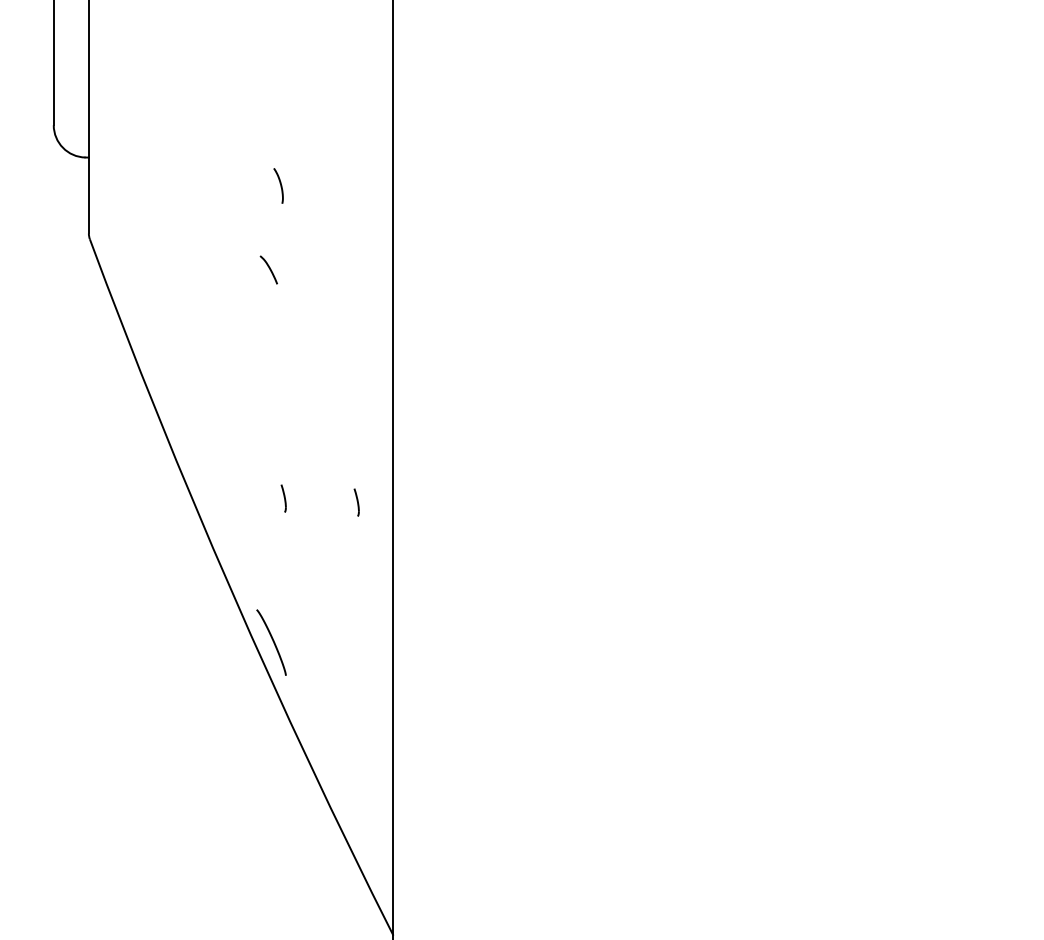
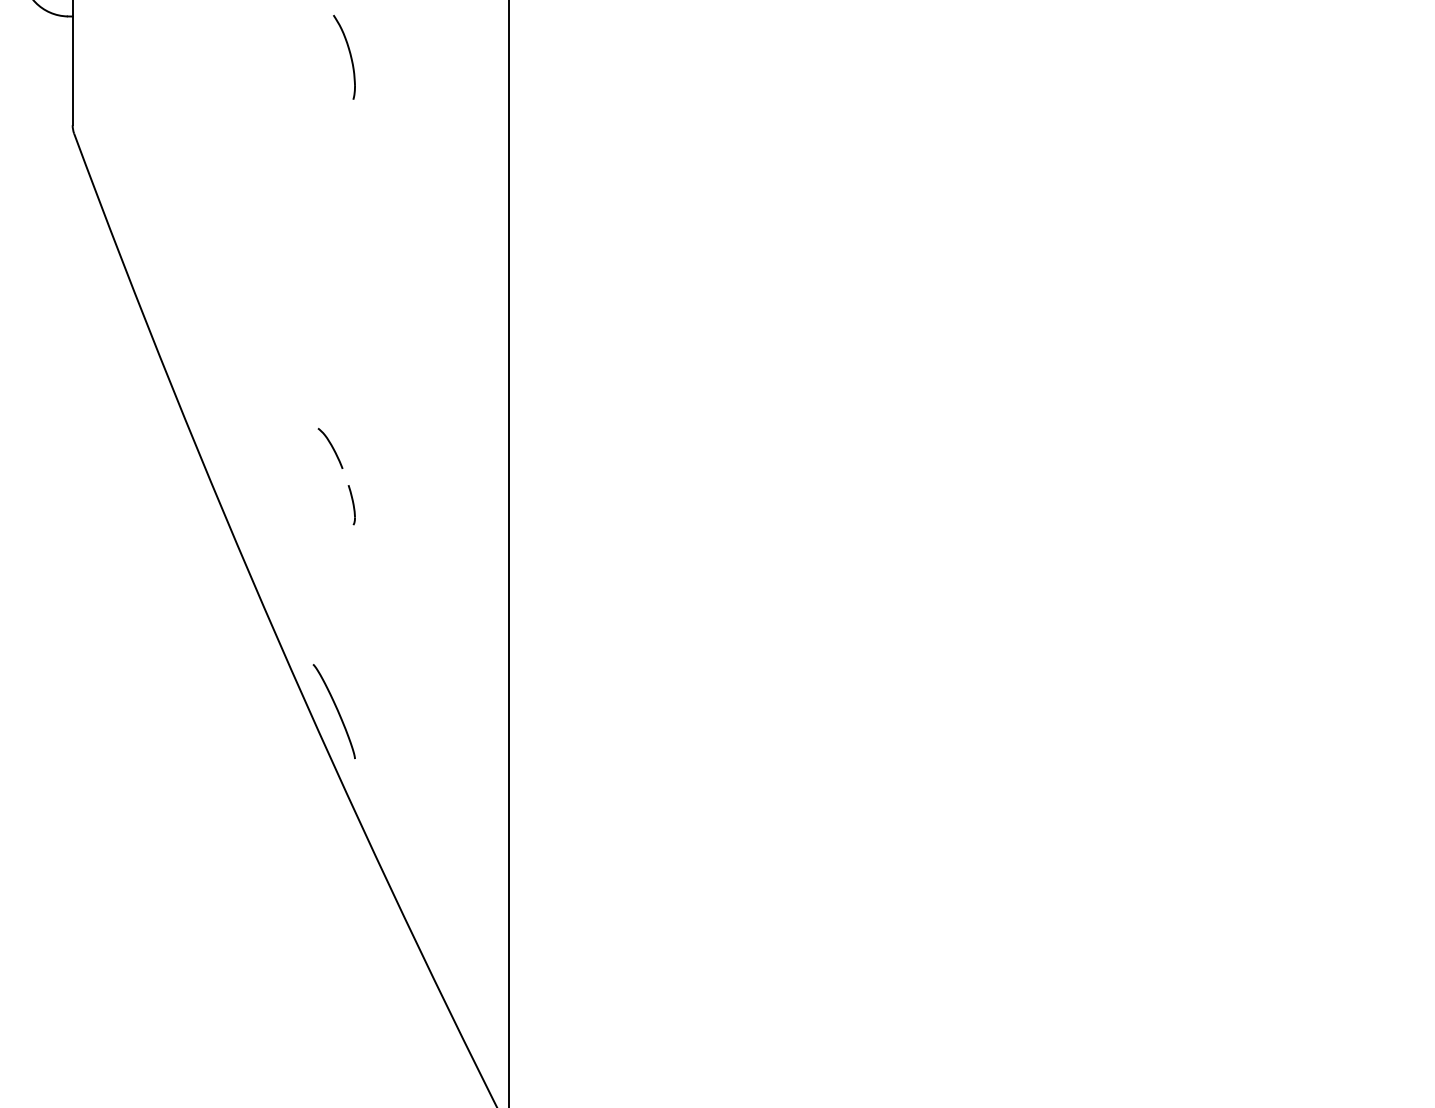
part: (278, 185) -> (344, 56), size x1.67
curve: (268, 268) -> (330, 446), moved
part: (356, 502) -> (456, 510), removed

